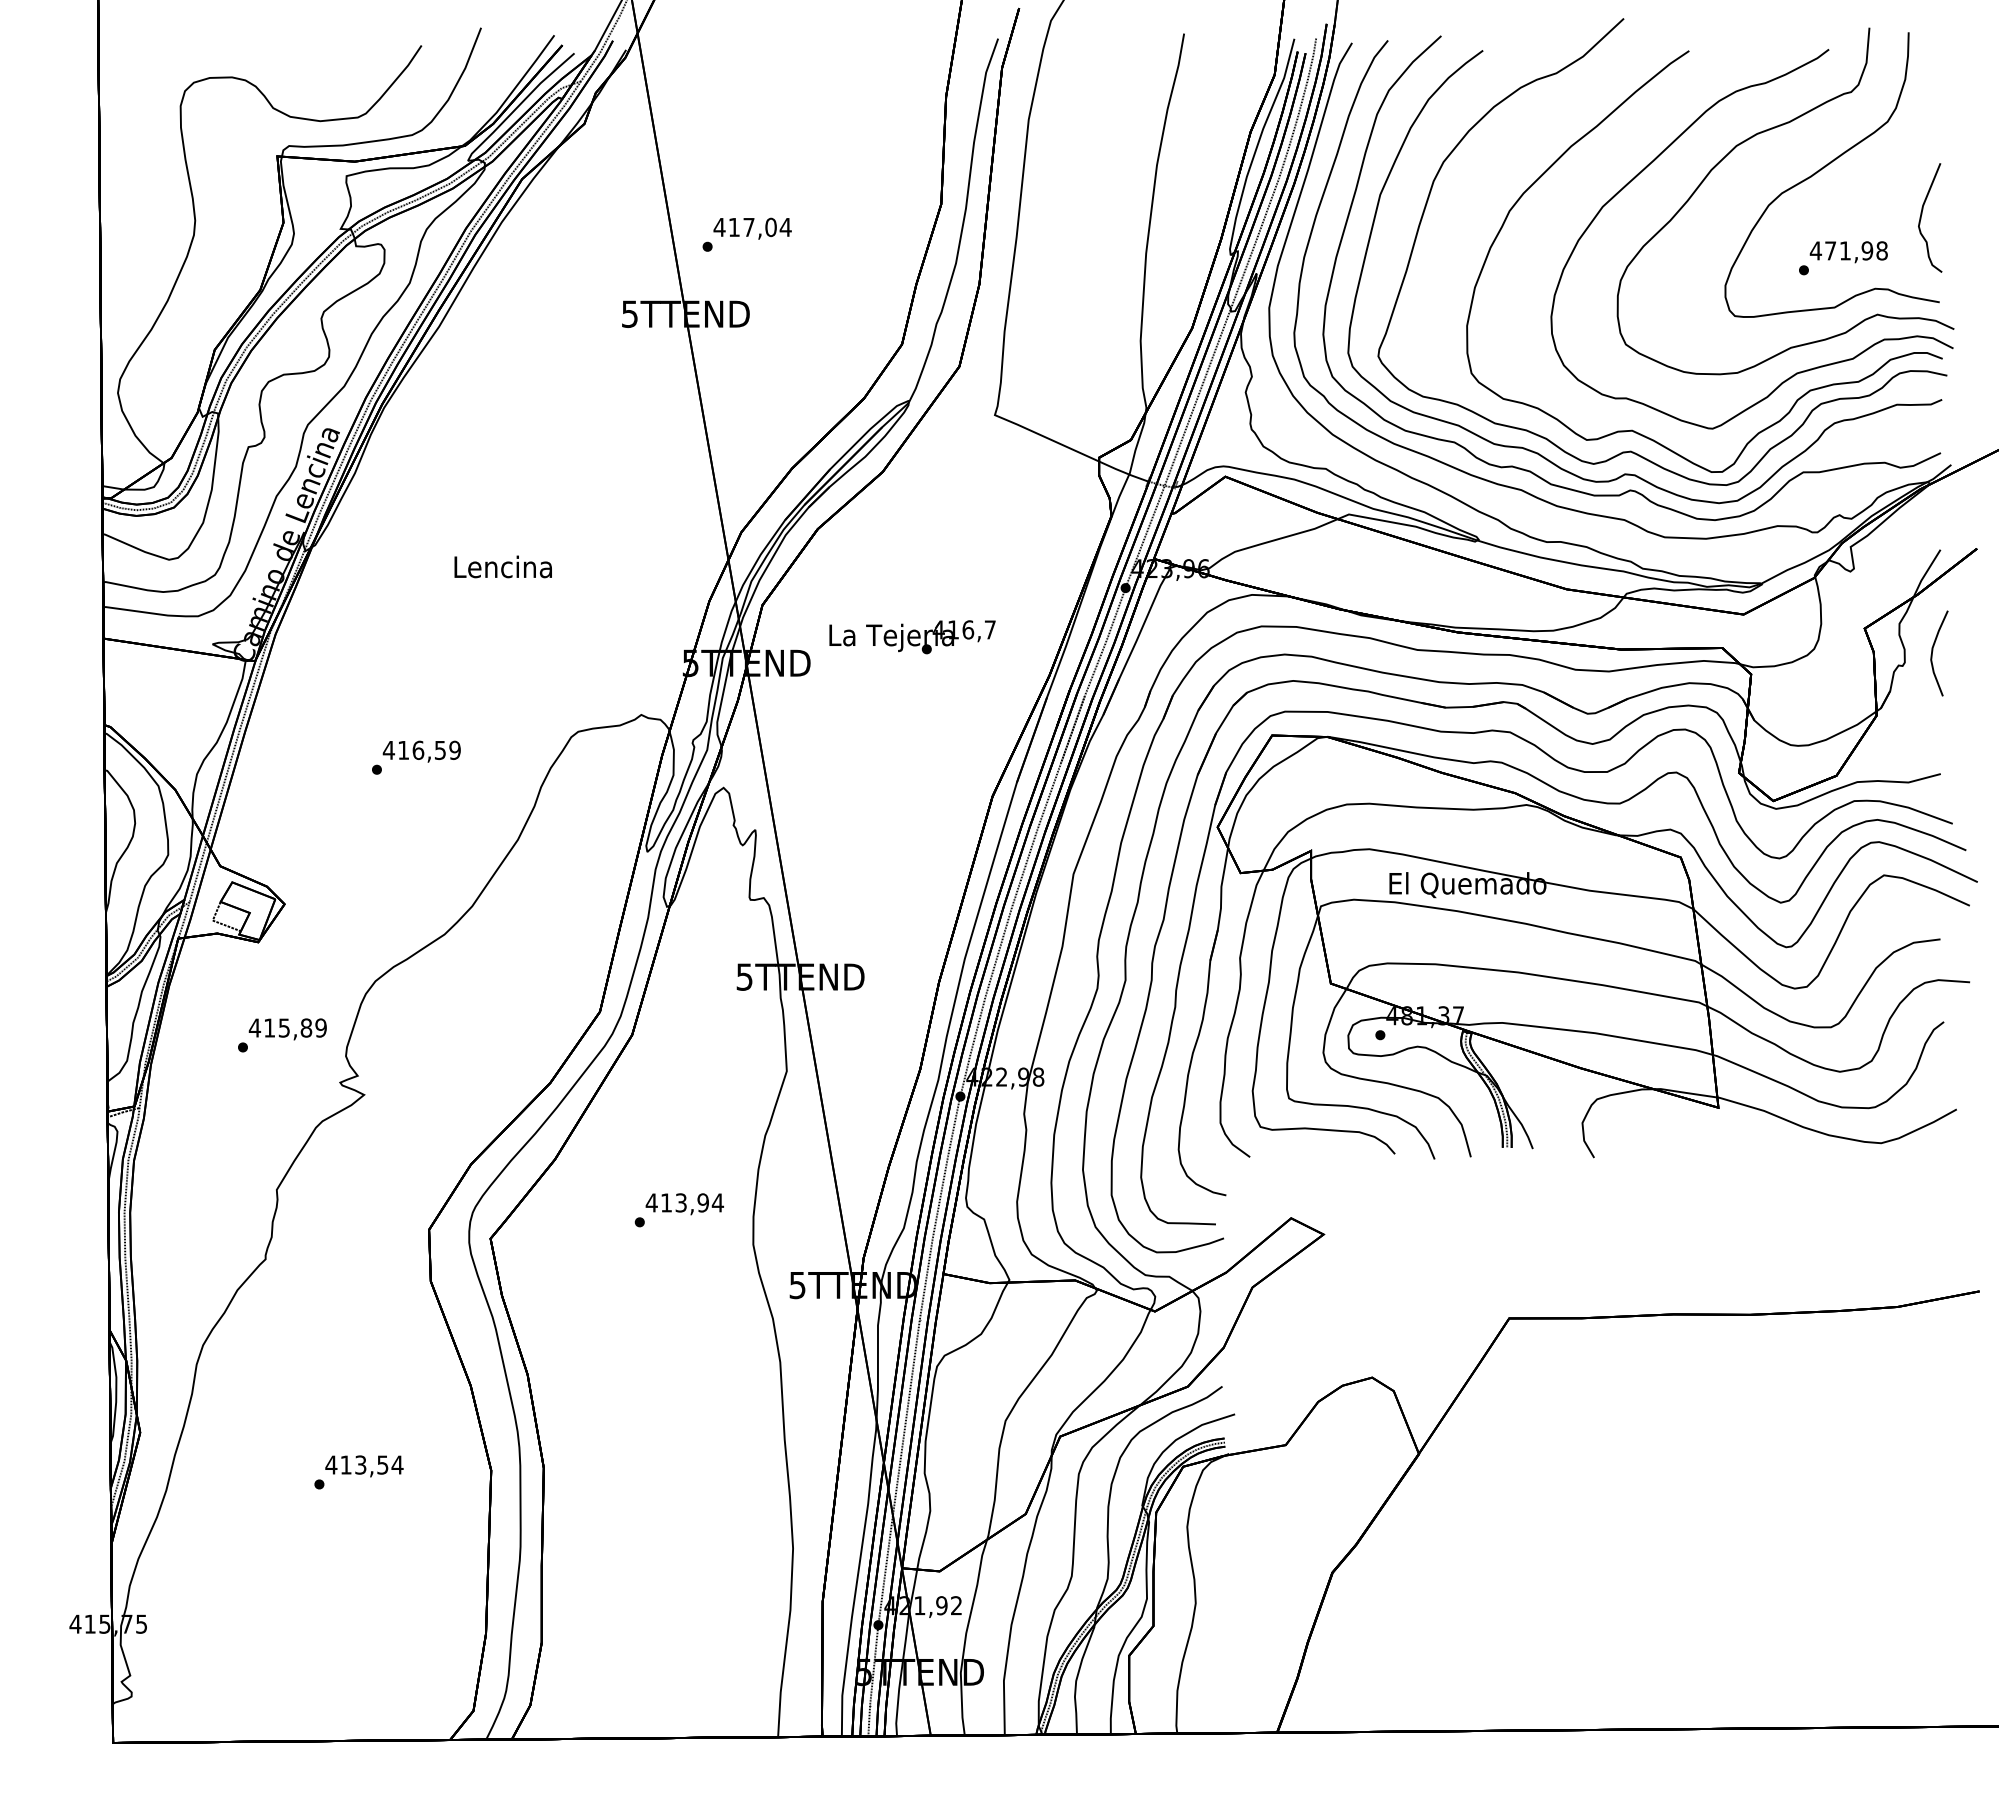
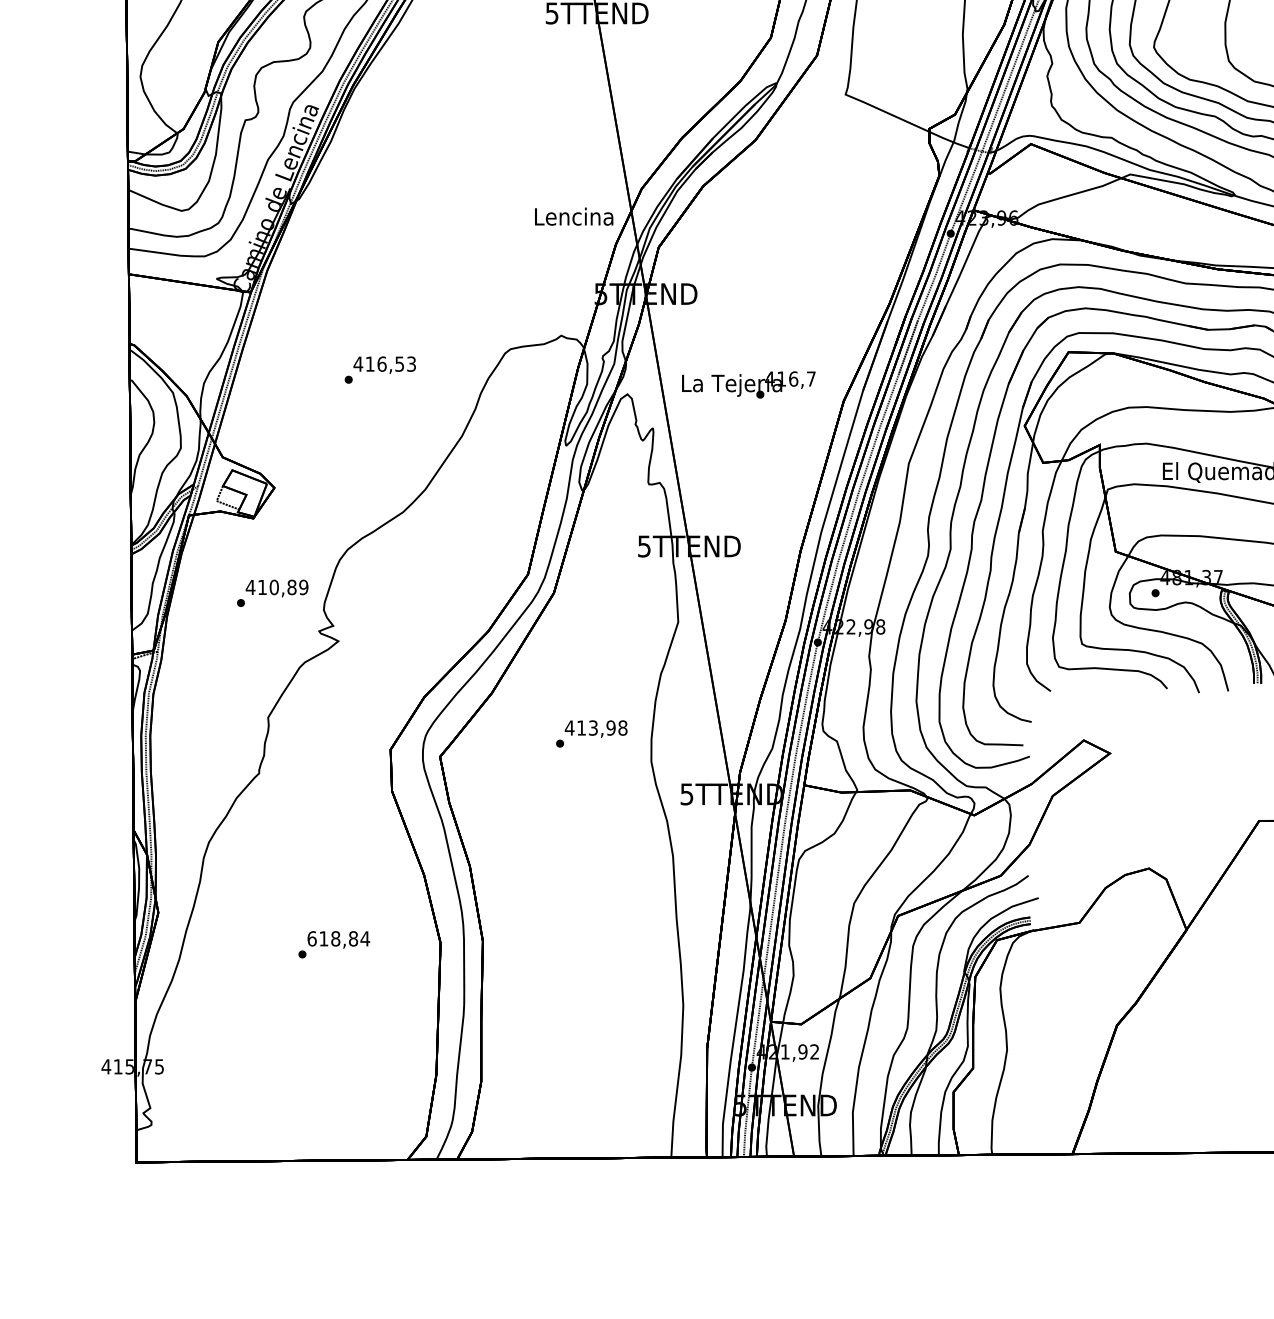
text: (502, 566) -> (573, 216), moved
text: (912, 637) -> (748, 385), moved
text: (454, 749) -> (411, 363), 416,59 -> 416,53
text: (284, 1027) -> (274, 587), 415,89 -> 410,89
text: (717, 1202) -> (622, 727), 413,94 -> 413,98
text: (356, 1464) -> (332, 938), 413,54 -> 618,84

